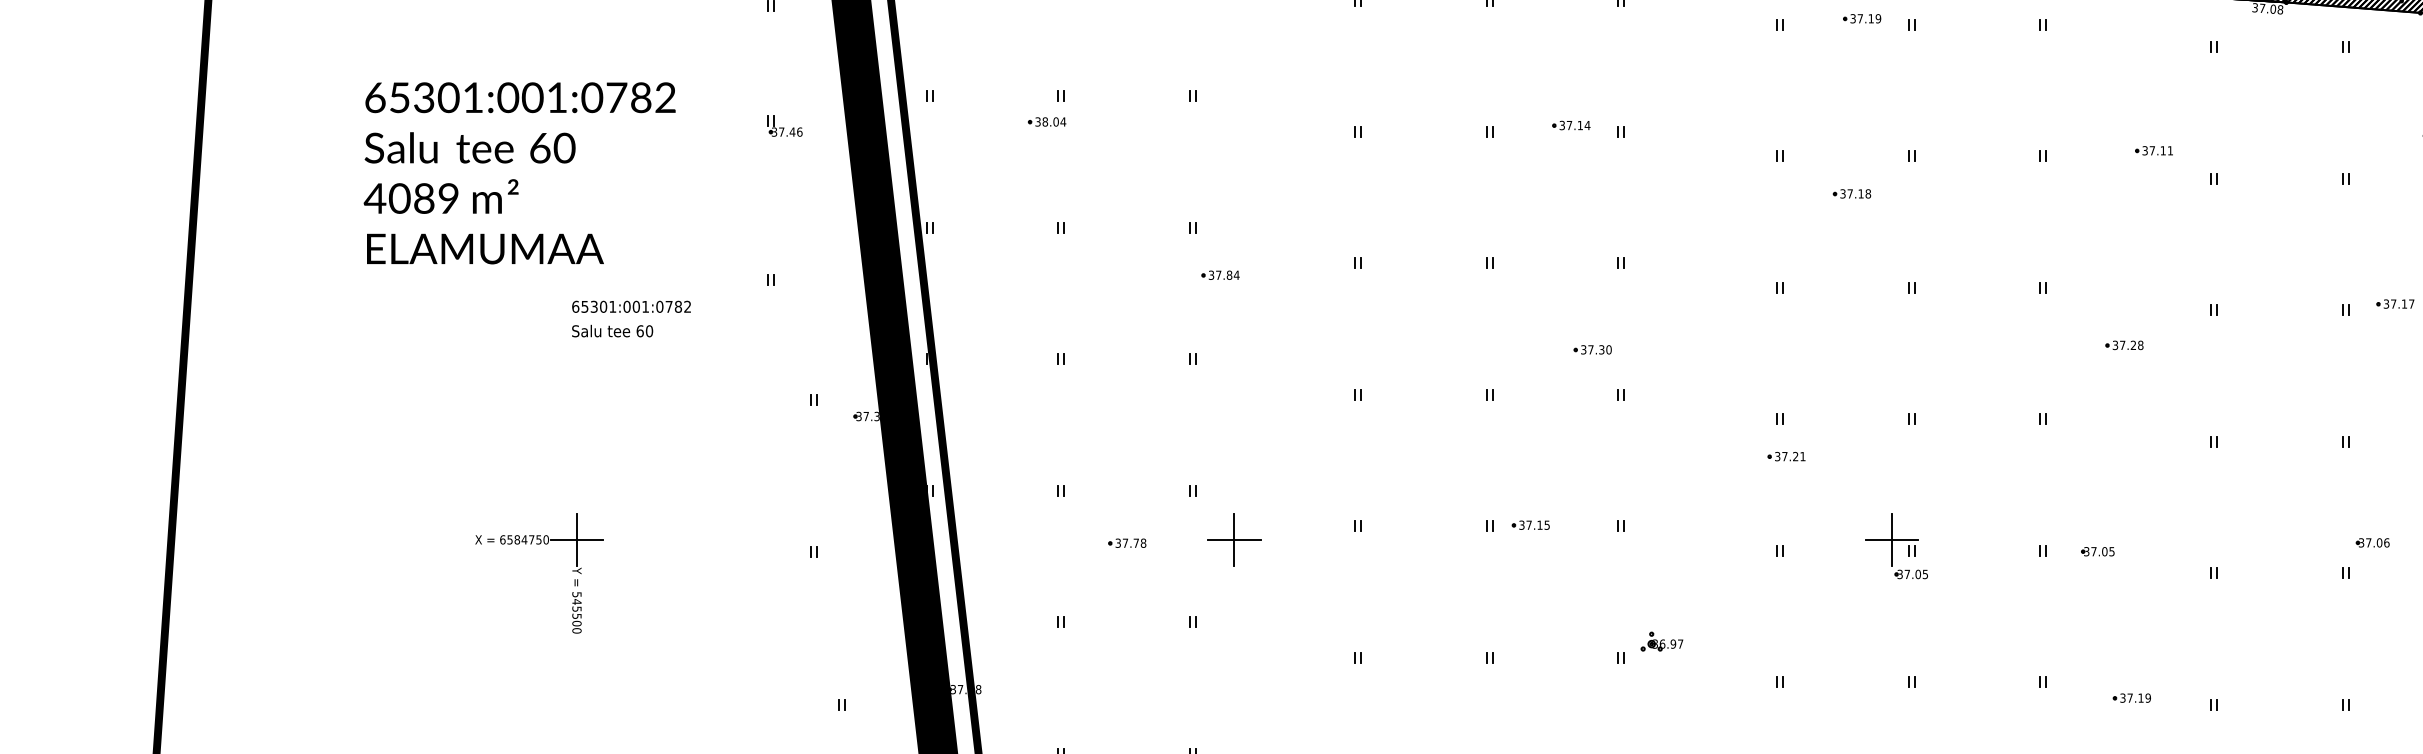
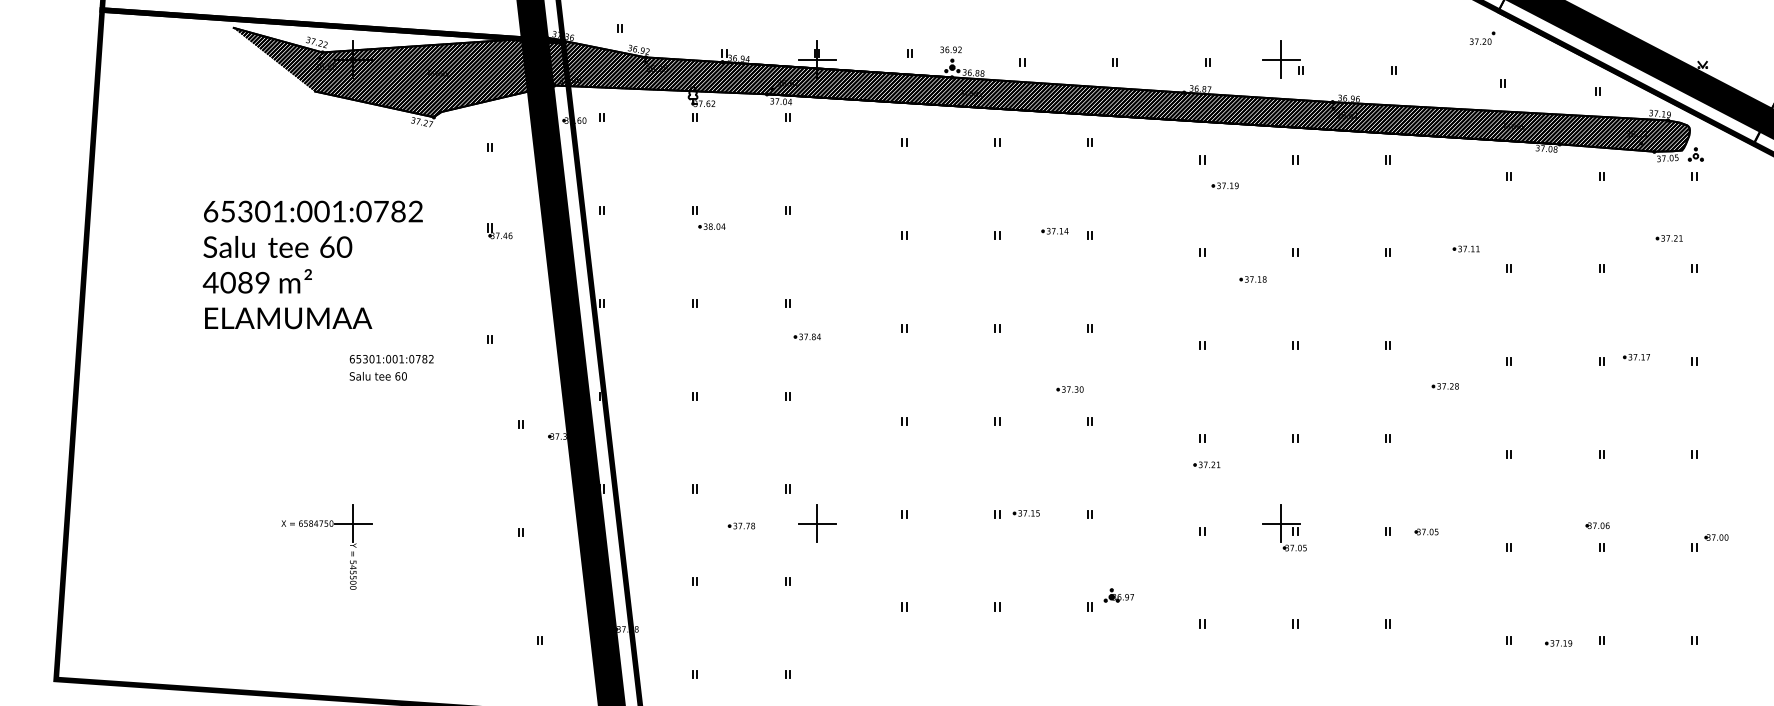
part: (1860, 18) -> (1224, 185), moved
part: (1046, 121) -> (711, 226), moved
part: (2372, 542) -> (1597, 525), moved
part: (2131, 698) -> (1558, 643), moved

